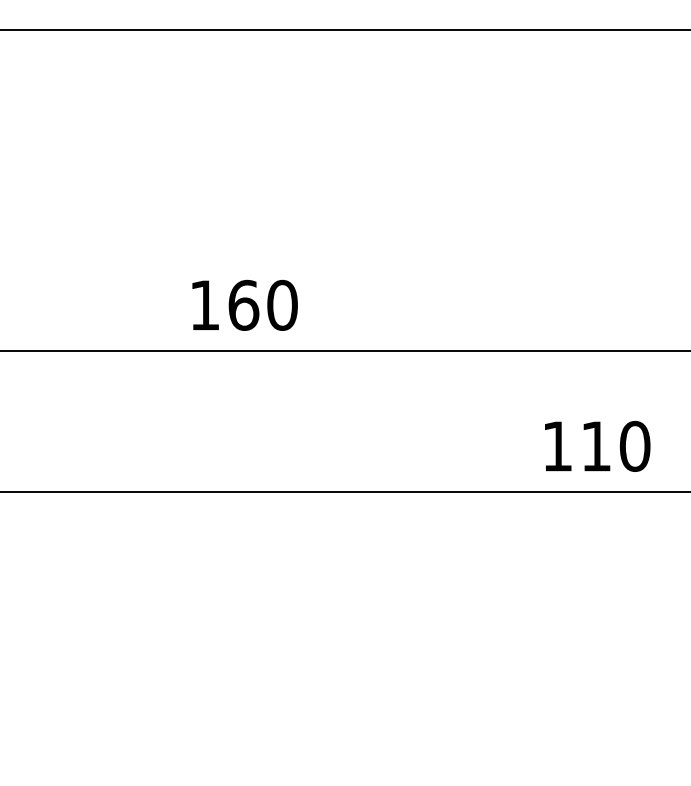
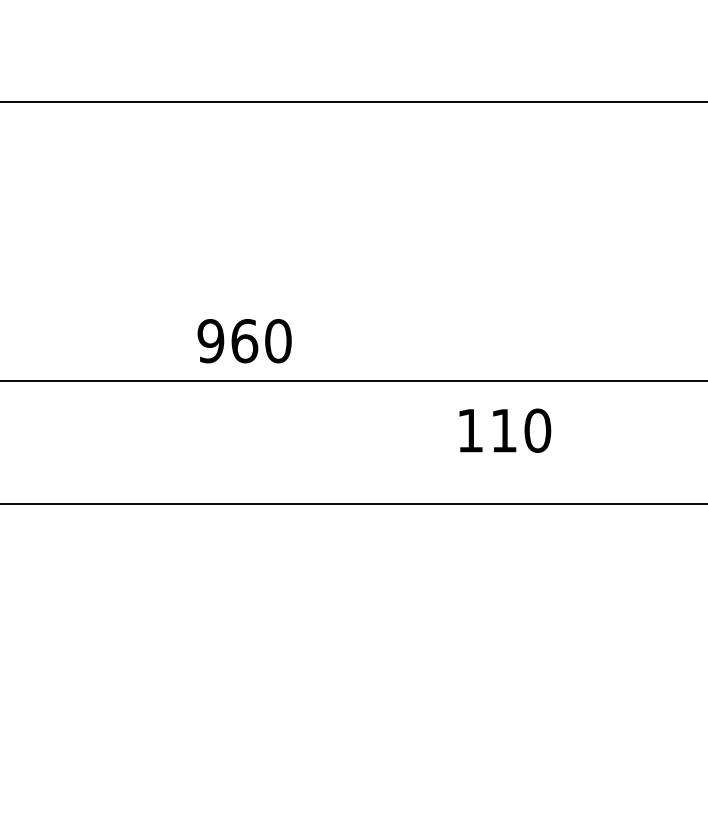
text: (204, 305) -> (210, 341), 160 -> 960
text: (597, 446) -> (505, 430), moved

